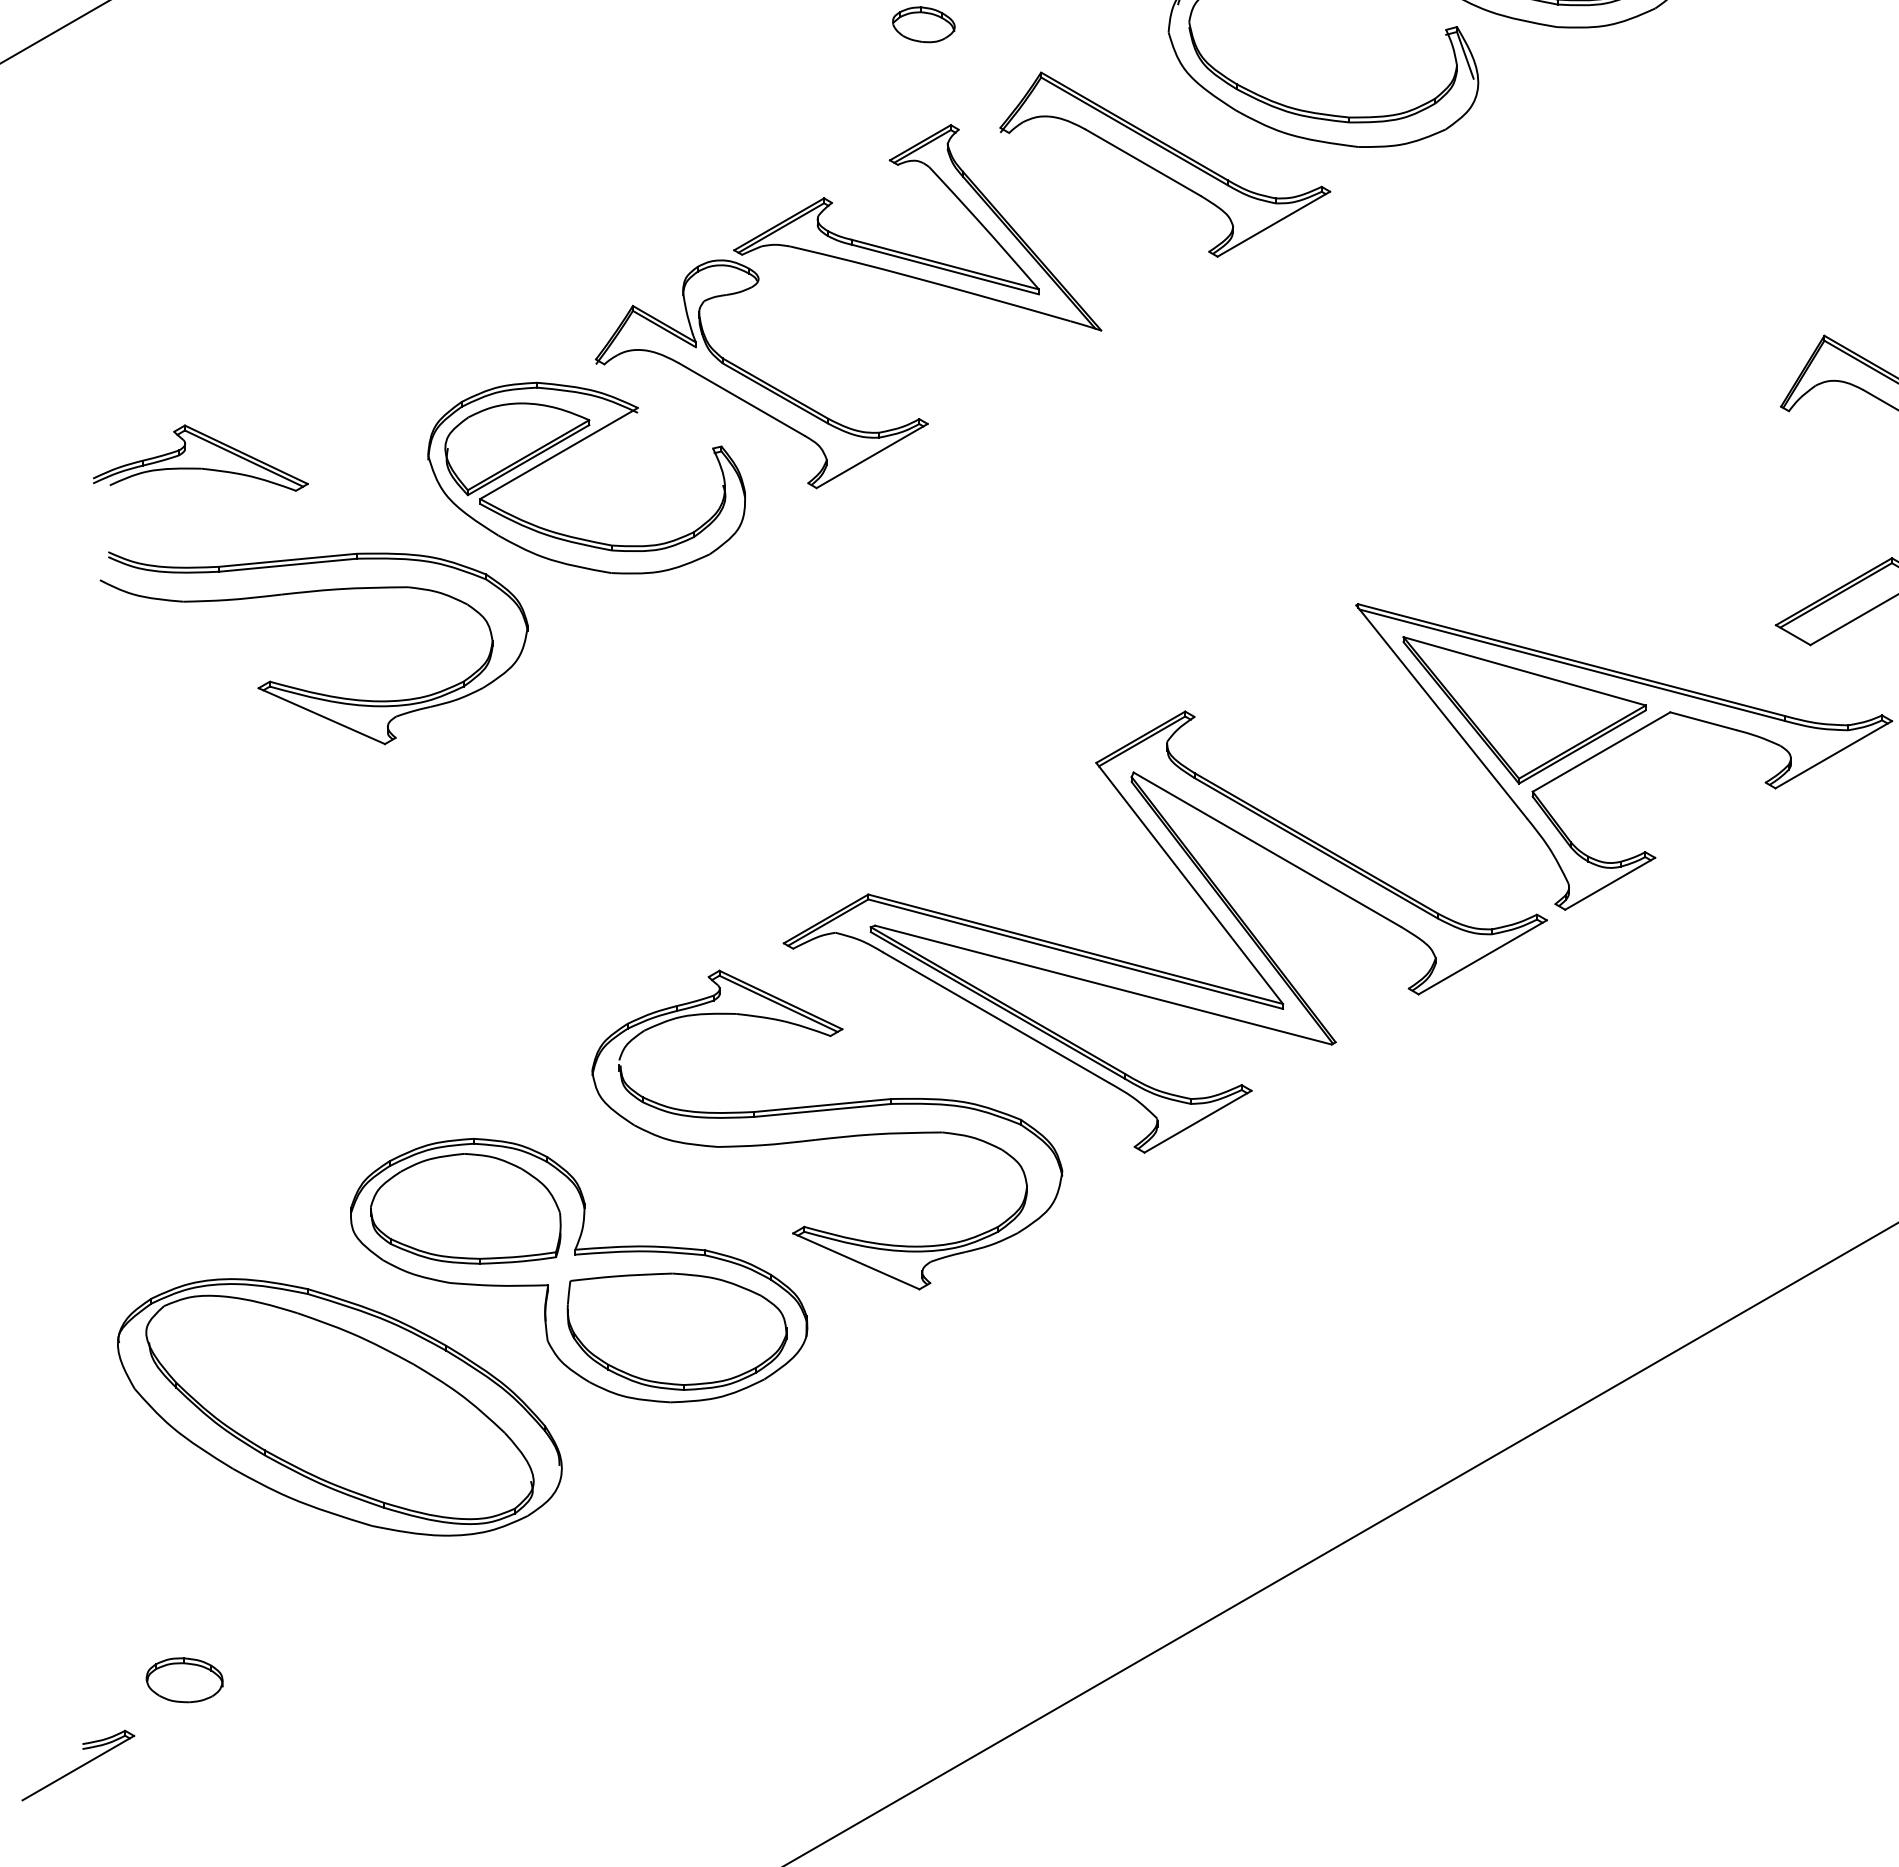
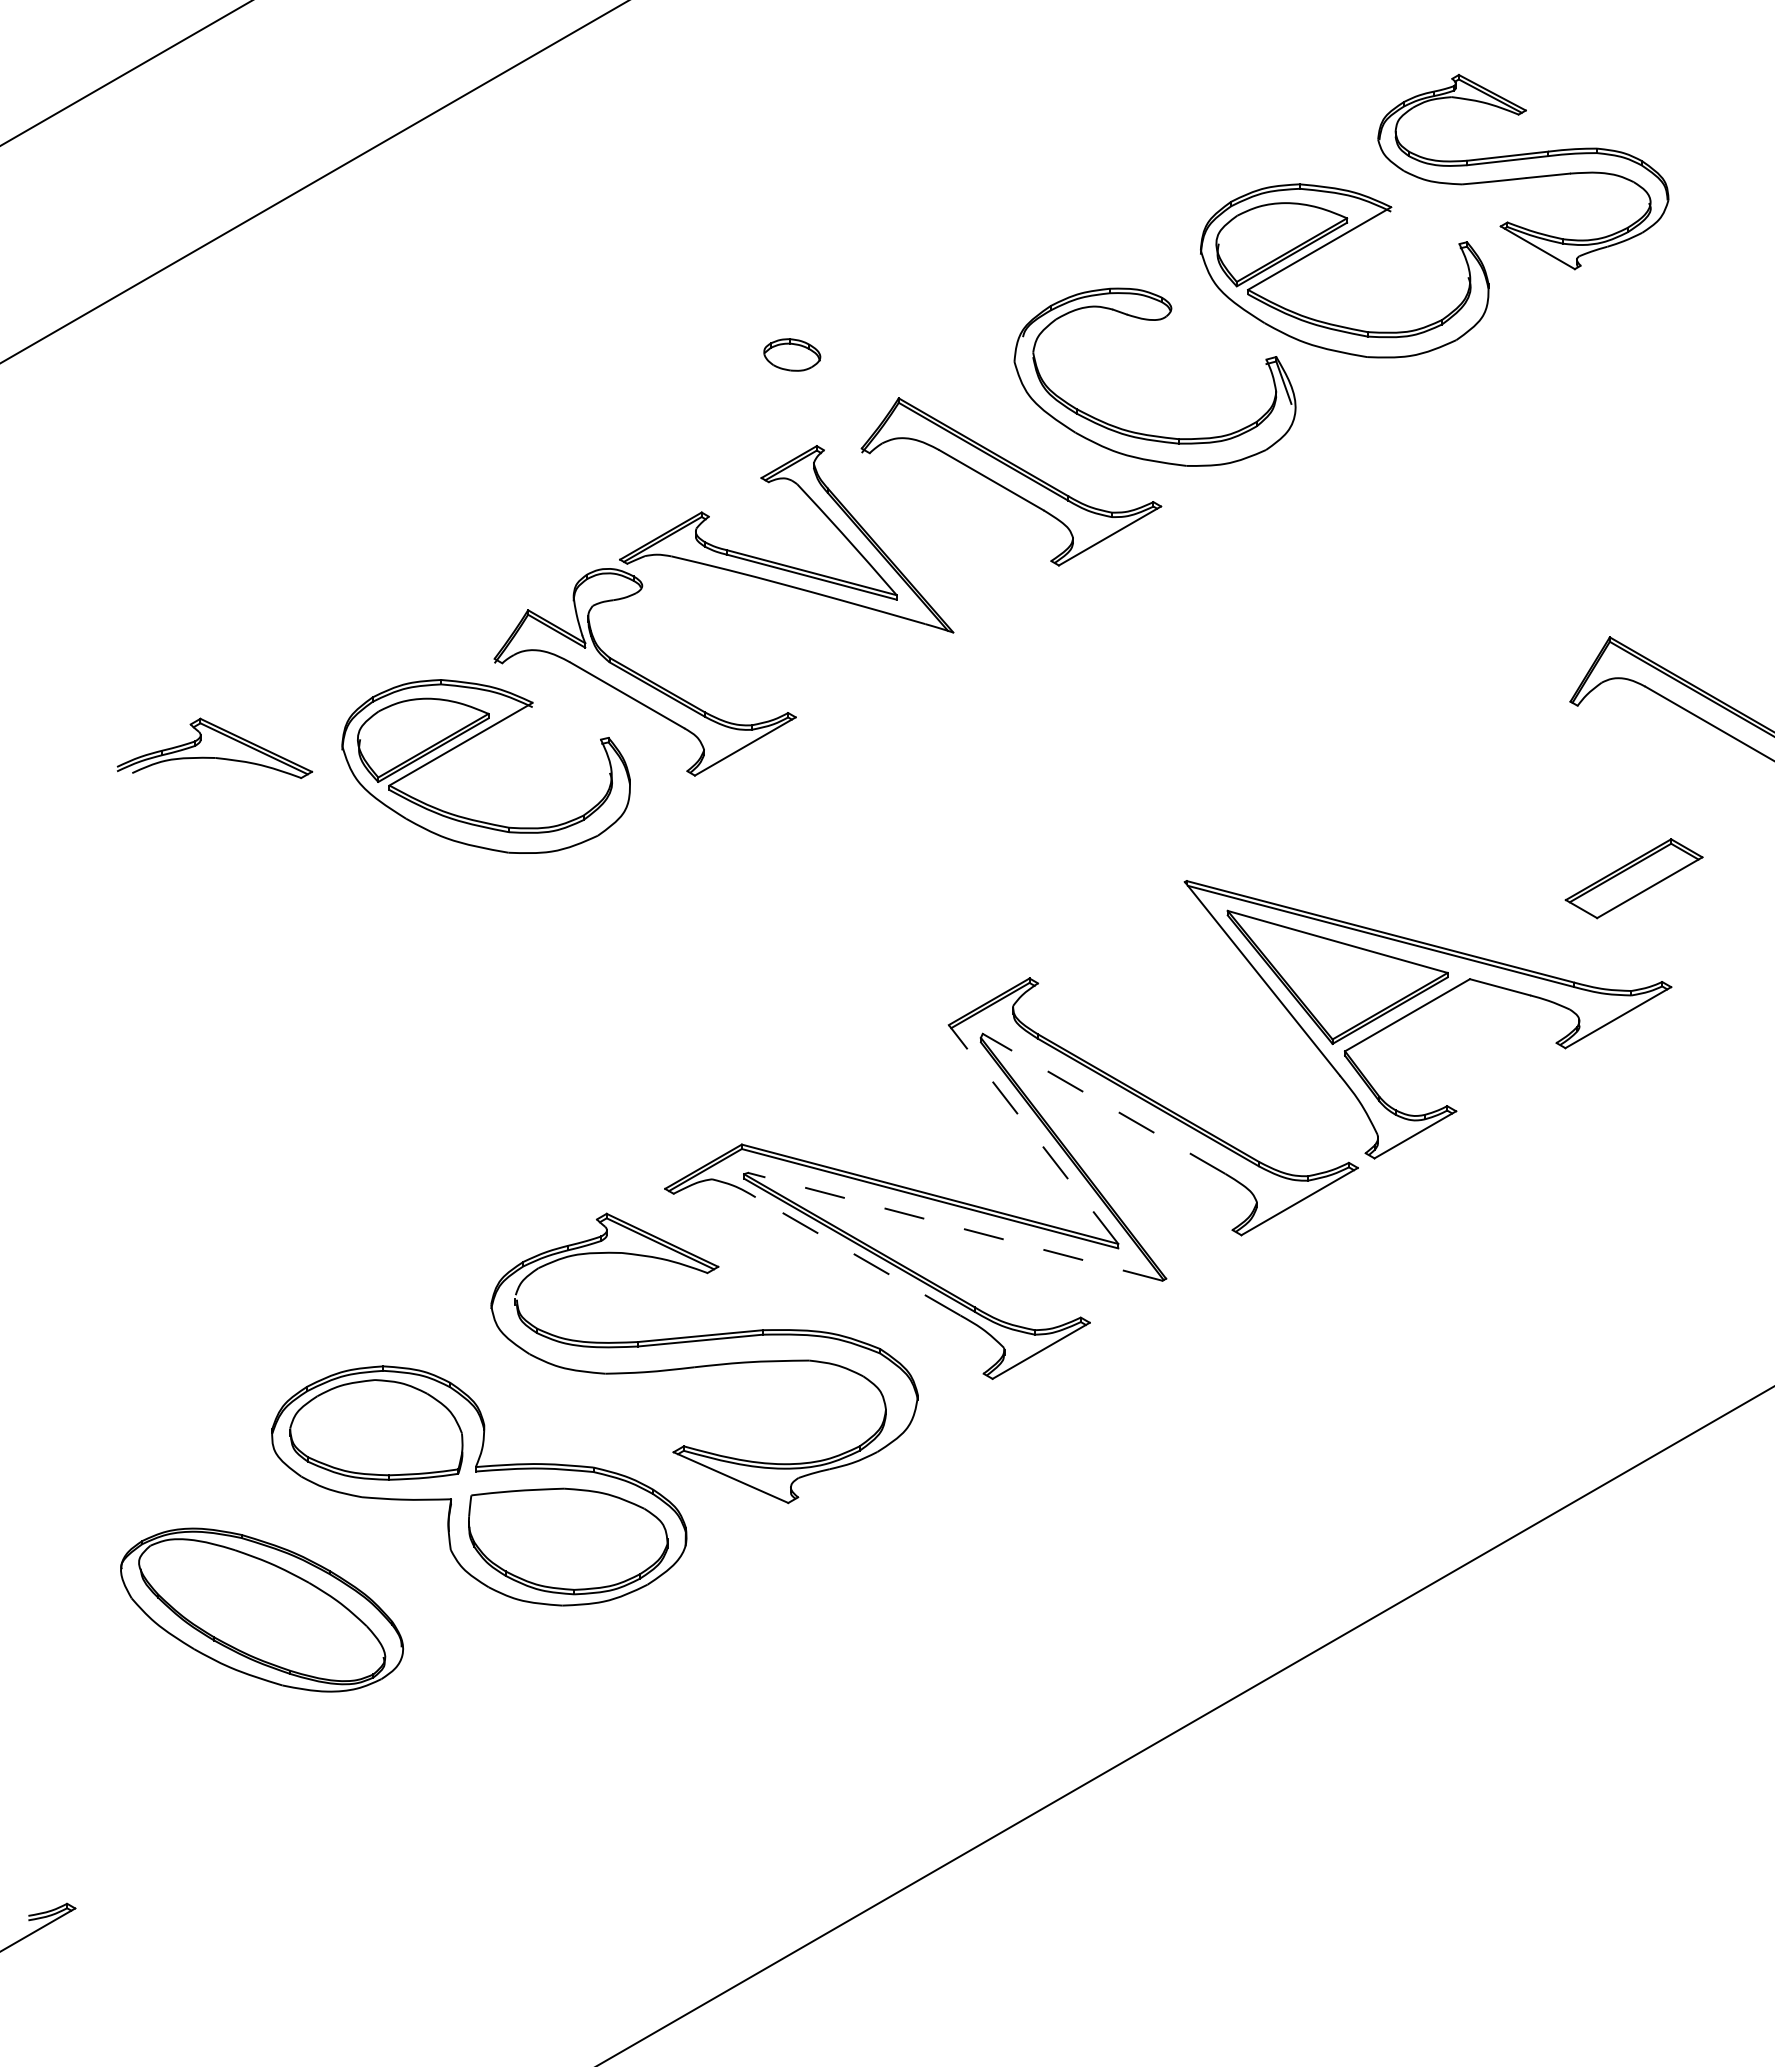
part: (200, 468) -> (214, 757), moved
part: (305, 689) -> (230, 958), removed
line: (1266, 849) -> (1103, 1103), solid -> dashed
line: (1189, 883) -> (1033, 1134), solid -> dashed
line: (1102, 984) -> (954, 1226), solid -> dashed
line: (995, 1017) -> (857, 1256), solid -> dashed
part: (339, 1406) -> (261, 1609), size x0.7
part: (183, 1679) -> (120, 1857), removed

